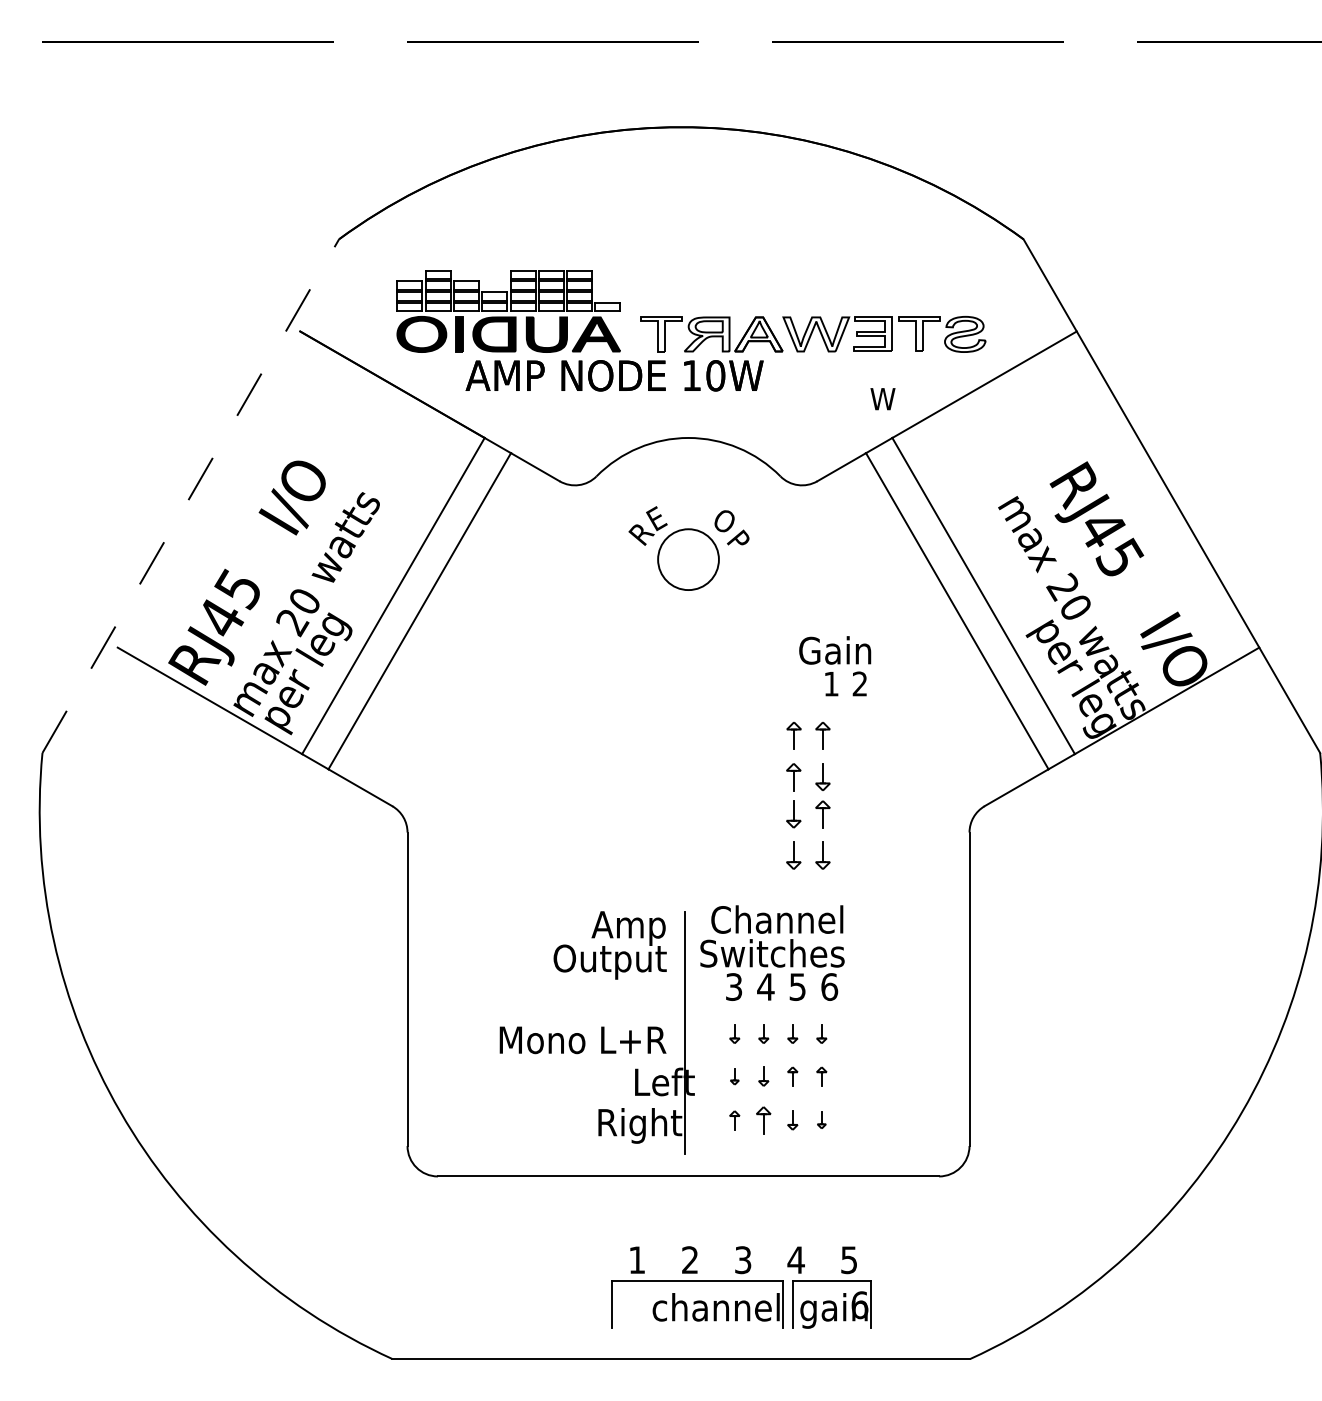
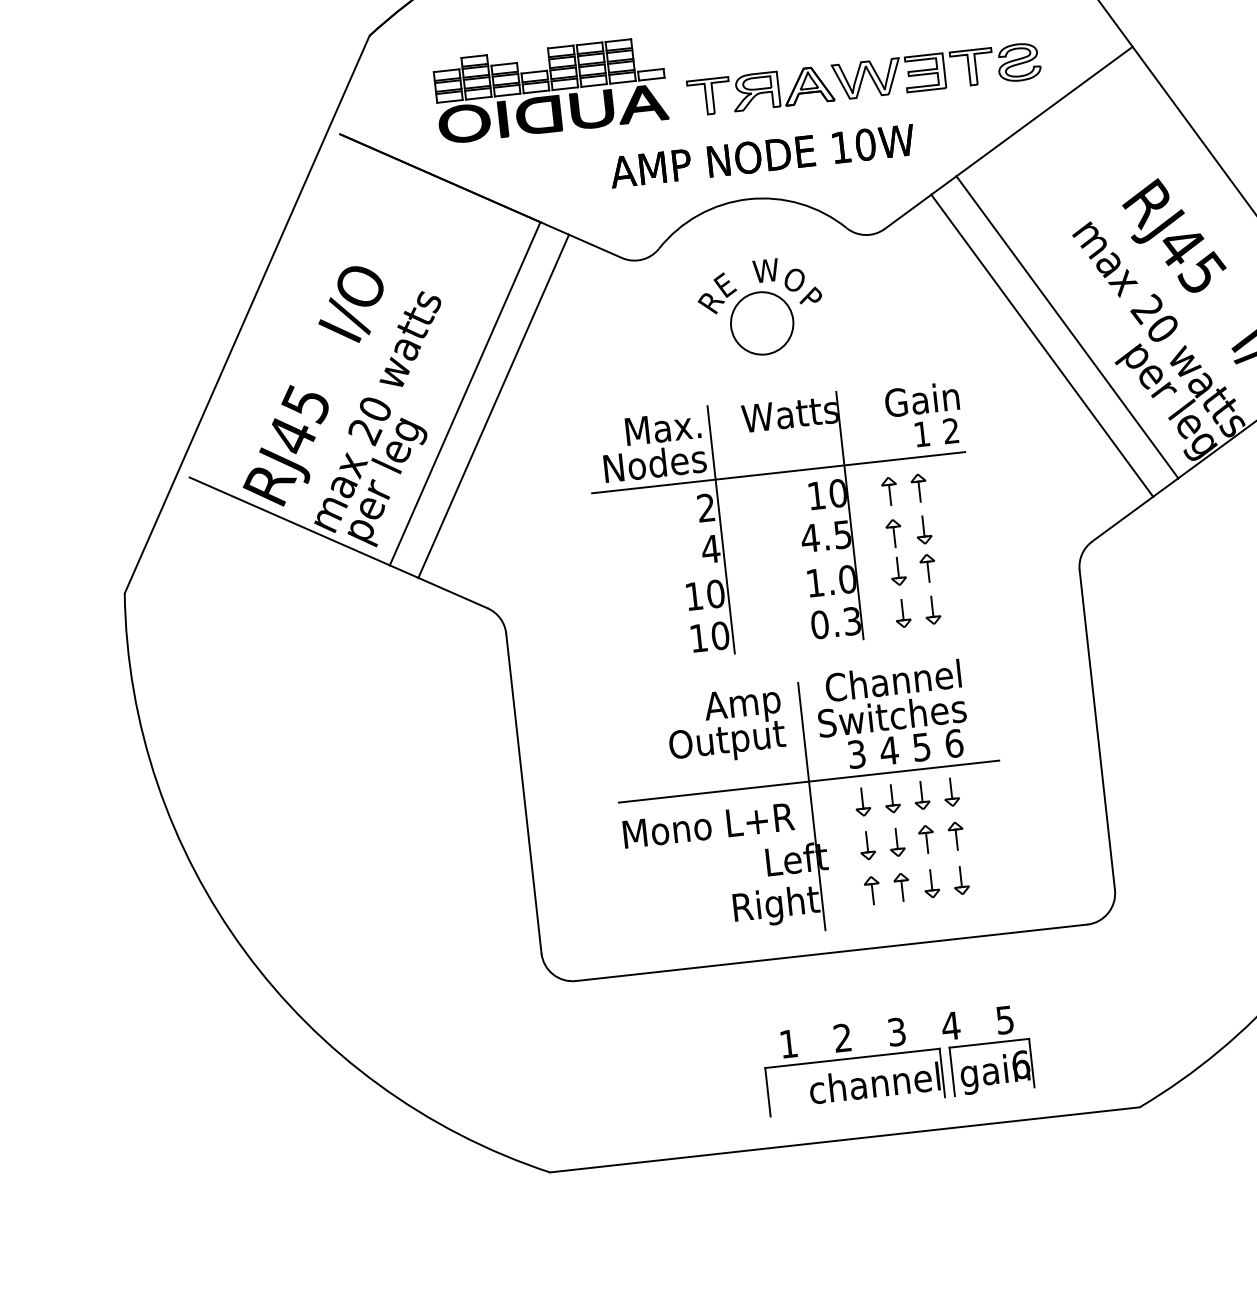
text: (614, 375) -> (762, 155), moved
text: (882, 399) -> (765, 271), moved
line: (190, 496) -> (246, 315), dashed -> solid
part: (709, 765) -> (806, 531), added
line: (684, 1008) -> (808, 781), added
part: (734, 1033) -> (862, 801), size x1.43
part: (763, 1033) -> (892, 798), size x1.43
part: (792, 1033) -> (921, 795), size x1.43
part: (821, 1033) -> (951, 791), size x1.43
part: (734, 1076) -> (867, 845), size x1.67
part: (763, 1076) -> (896, 842), size x1.43
part: (792, 1076) -> (926, 839), size x1.43
part: (821, 1076) -> (956, 835), size x1.43
part: (734, 1120) -> (872, 890), size x1.43
part: (792, 1120) -> (931, 883), size x1.43
part: (821, 1120) -> (961, 880), size x1.67

